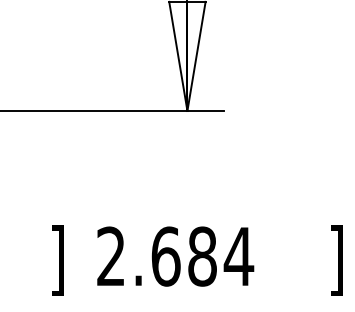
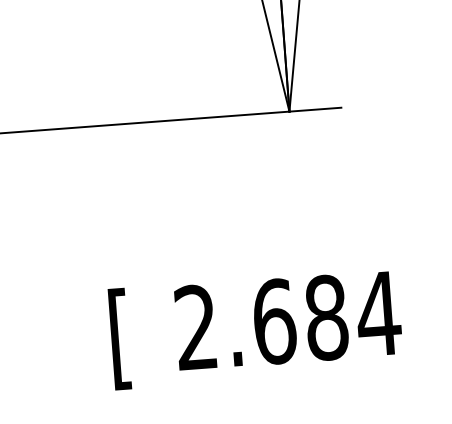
text: (57, 260) -> (120, 338), ] -> [

